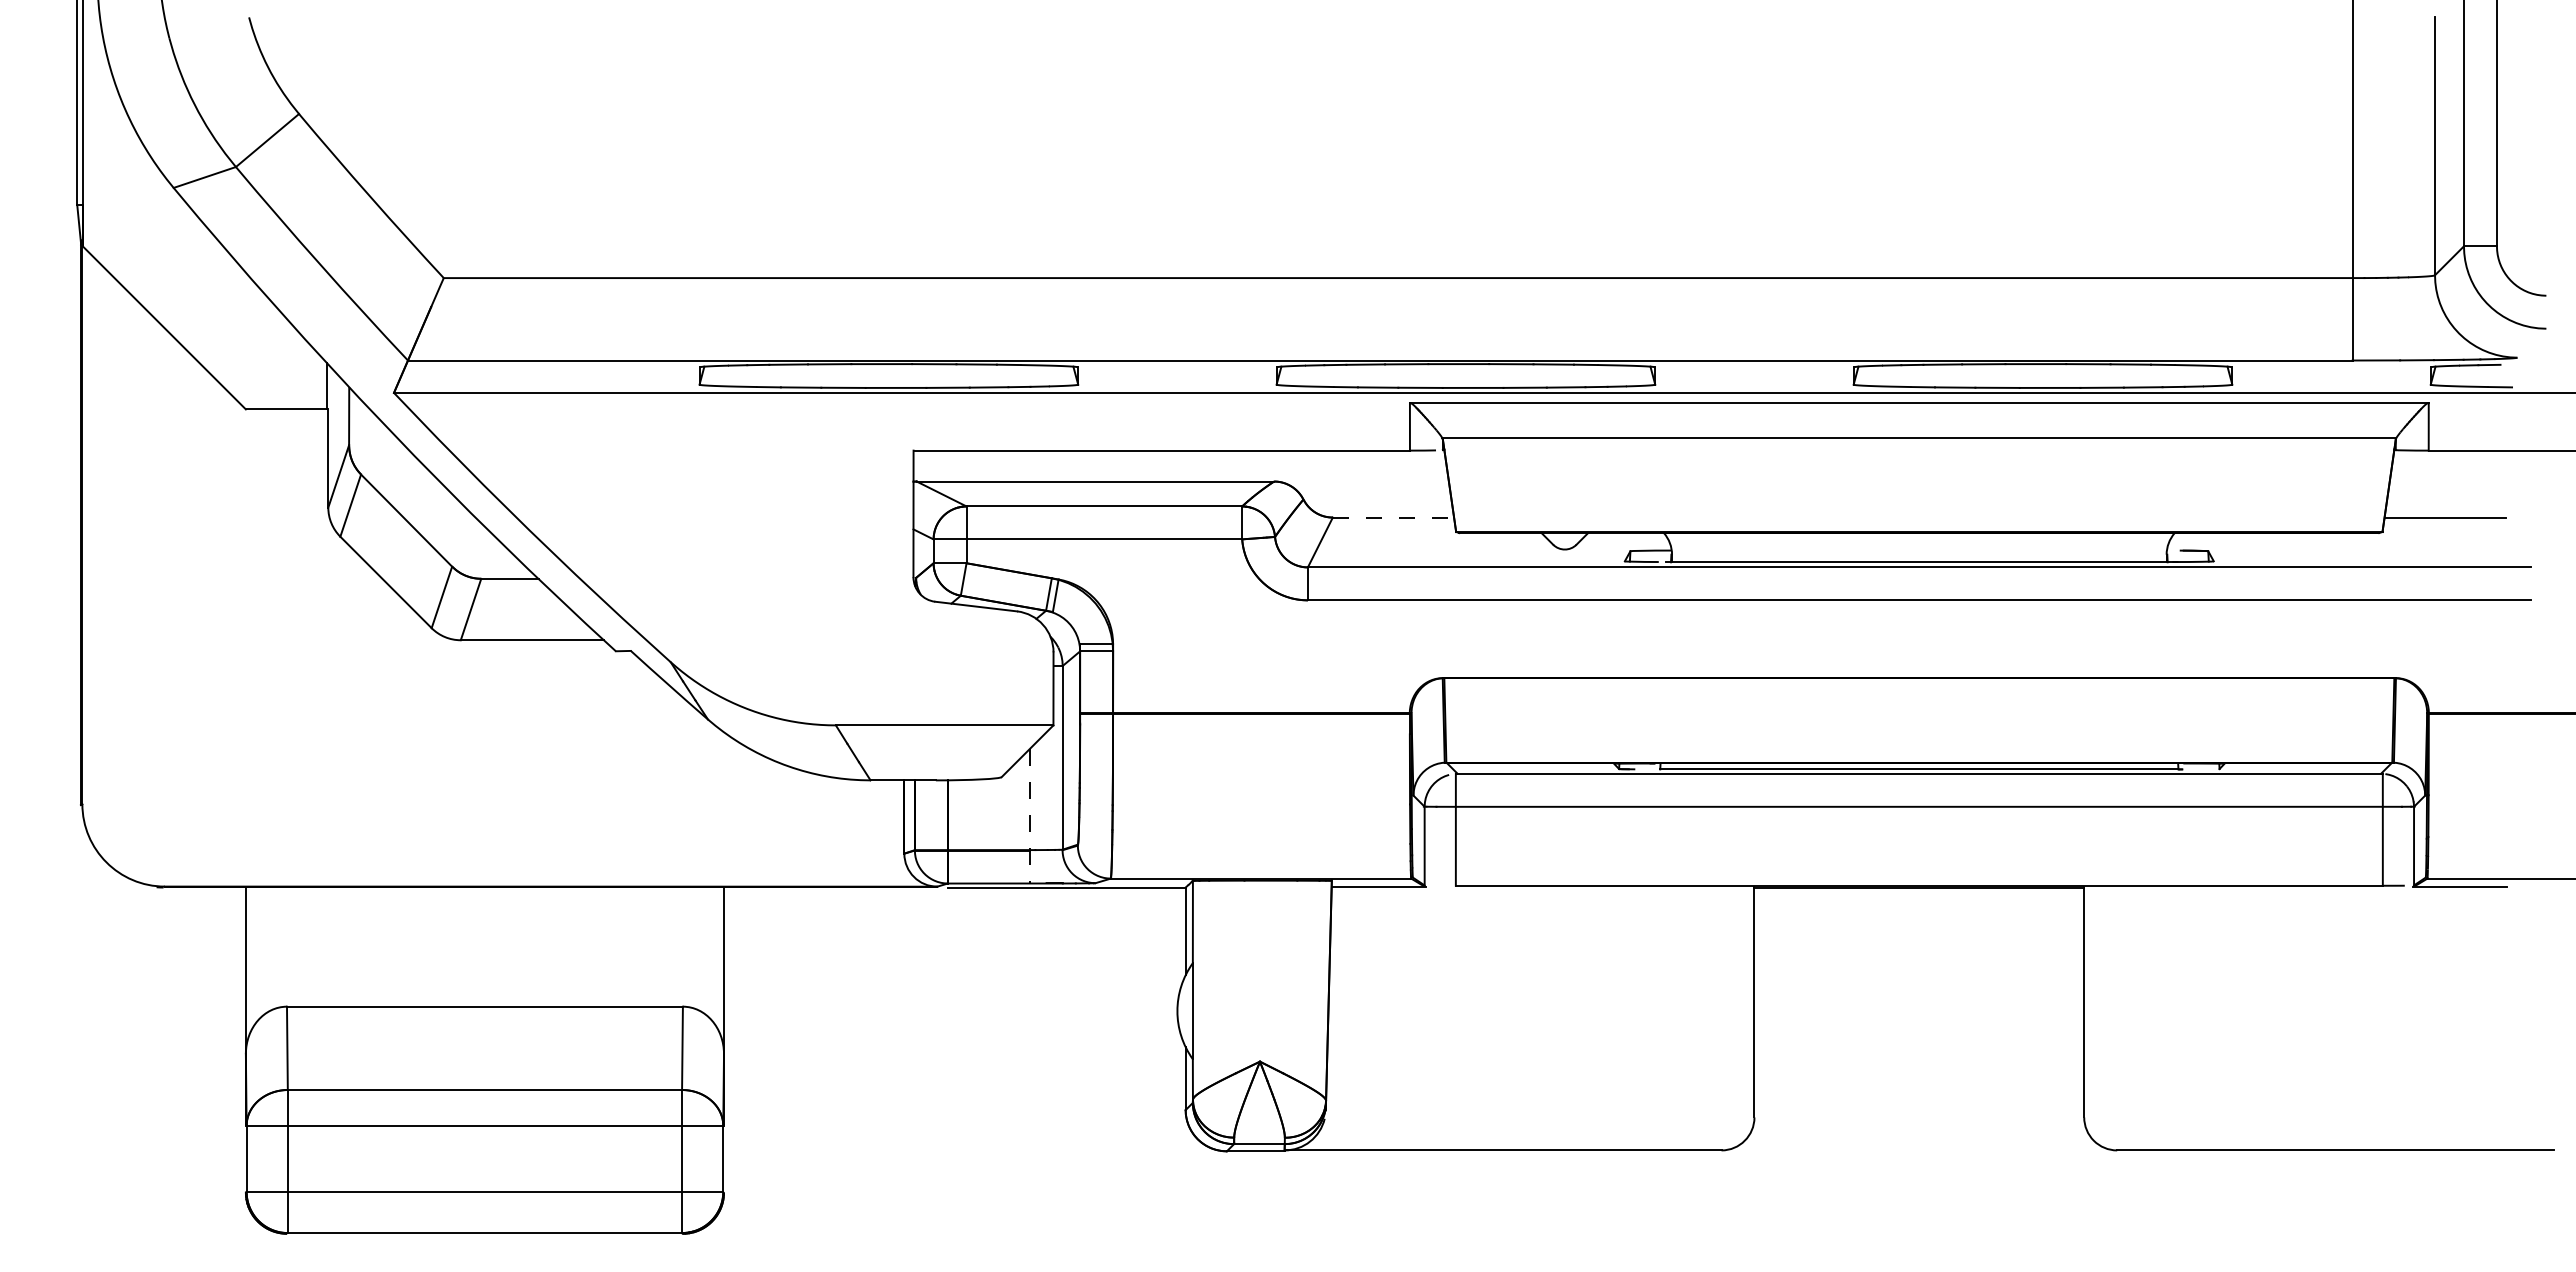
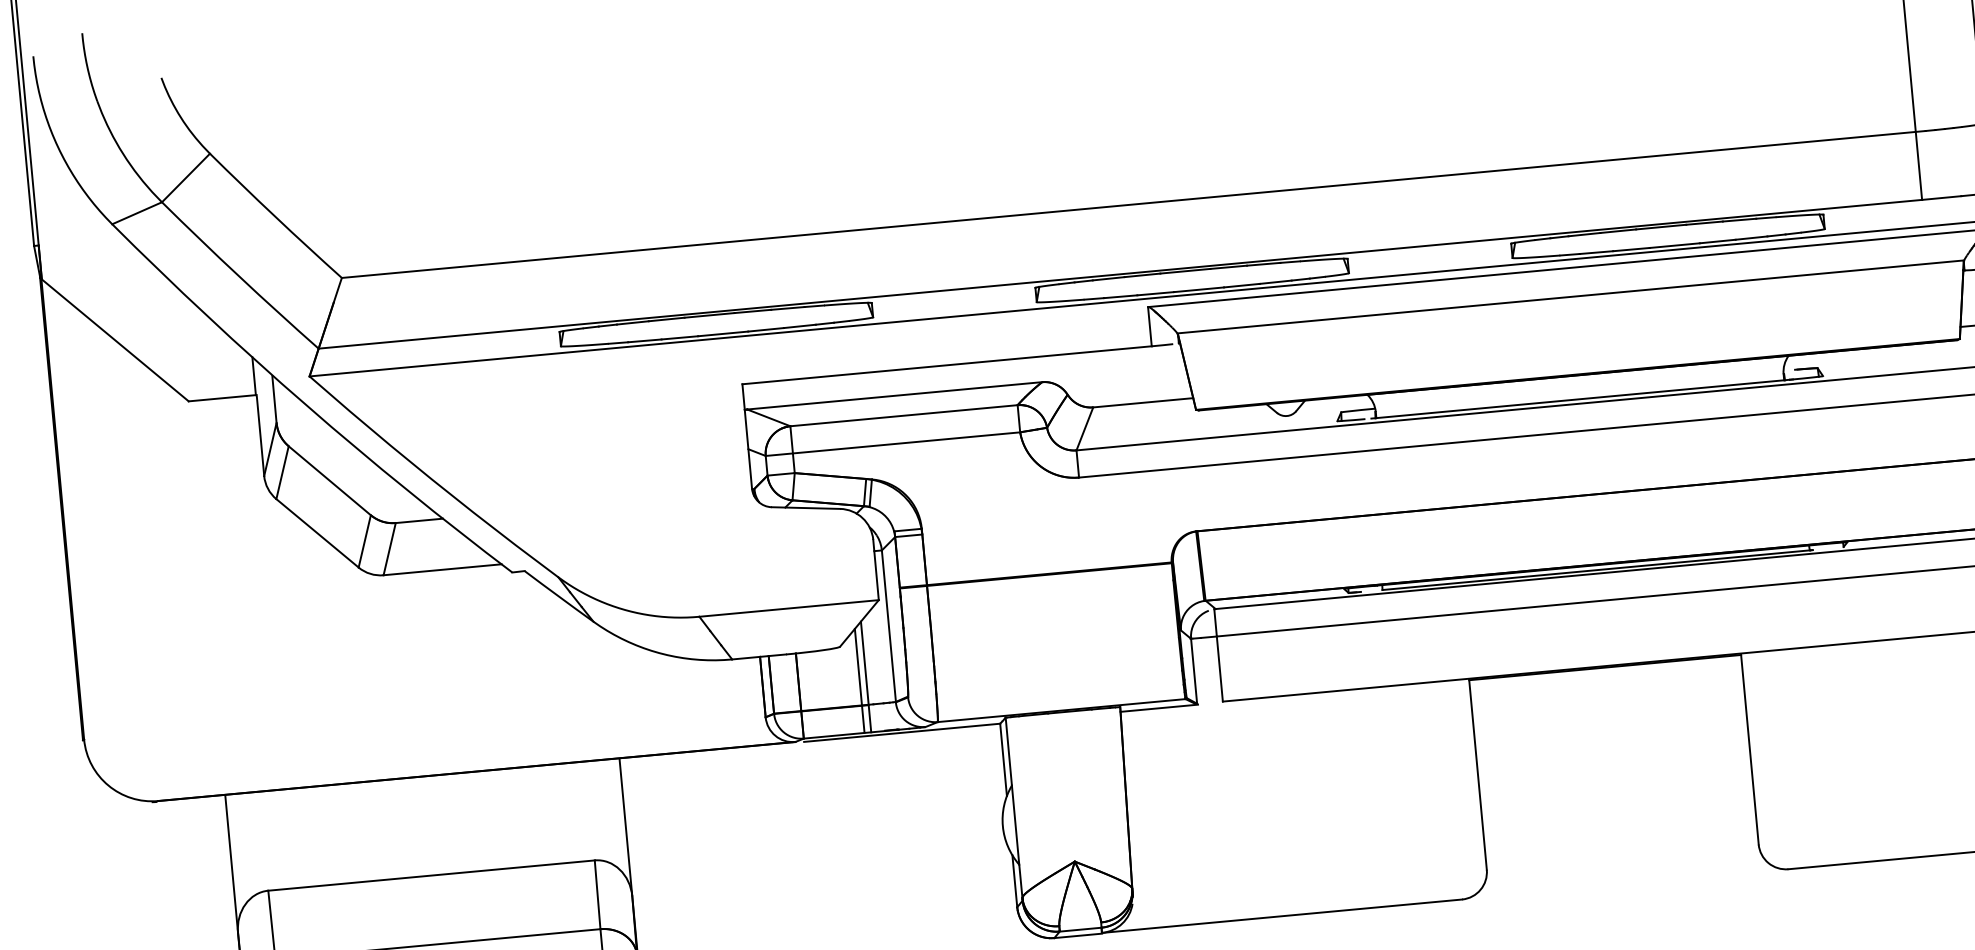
line: (1393, 517) -> (1143, 402), dashed -> solid
line: (1029, 816) -> (866, 677), dashed -> solid
line: (1021, 820) -> (859, 681), added

